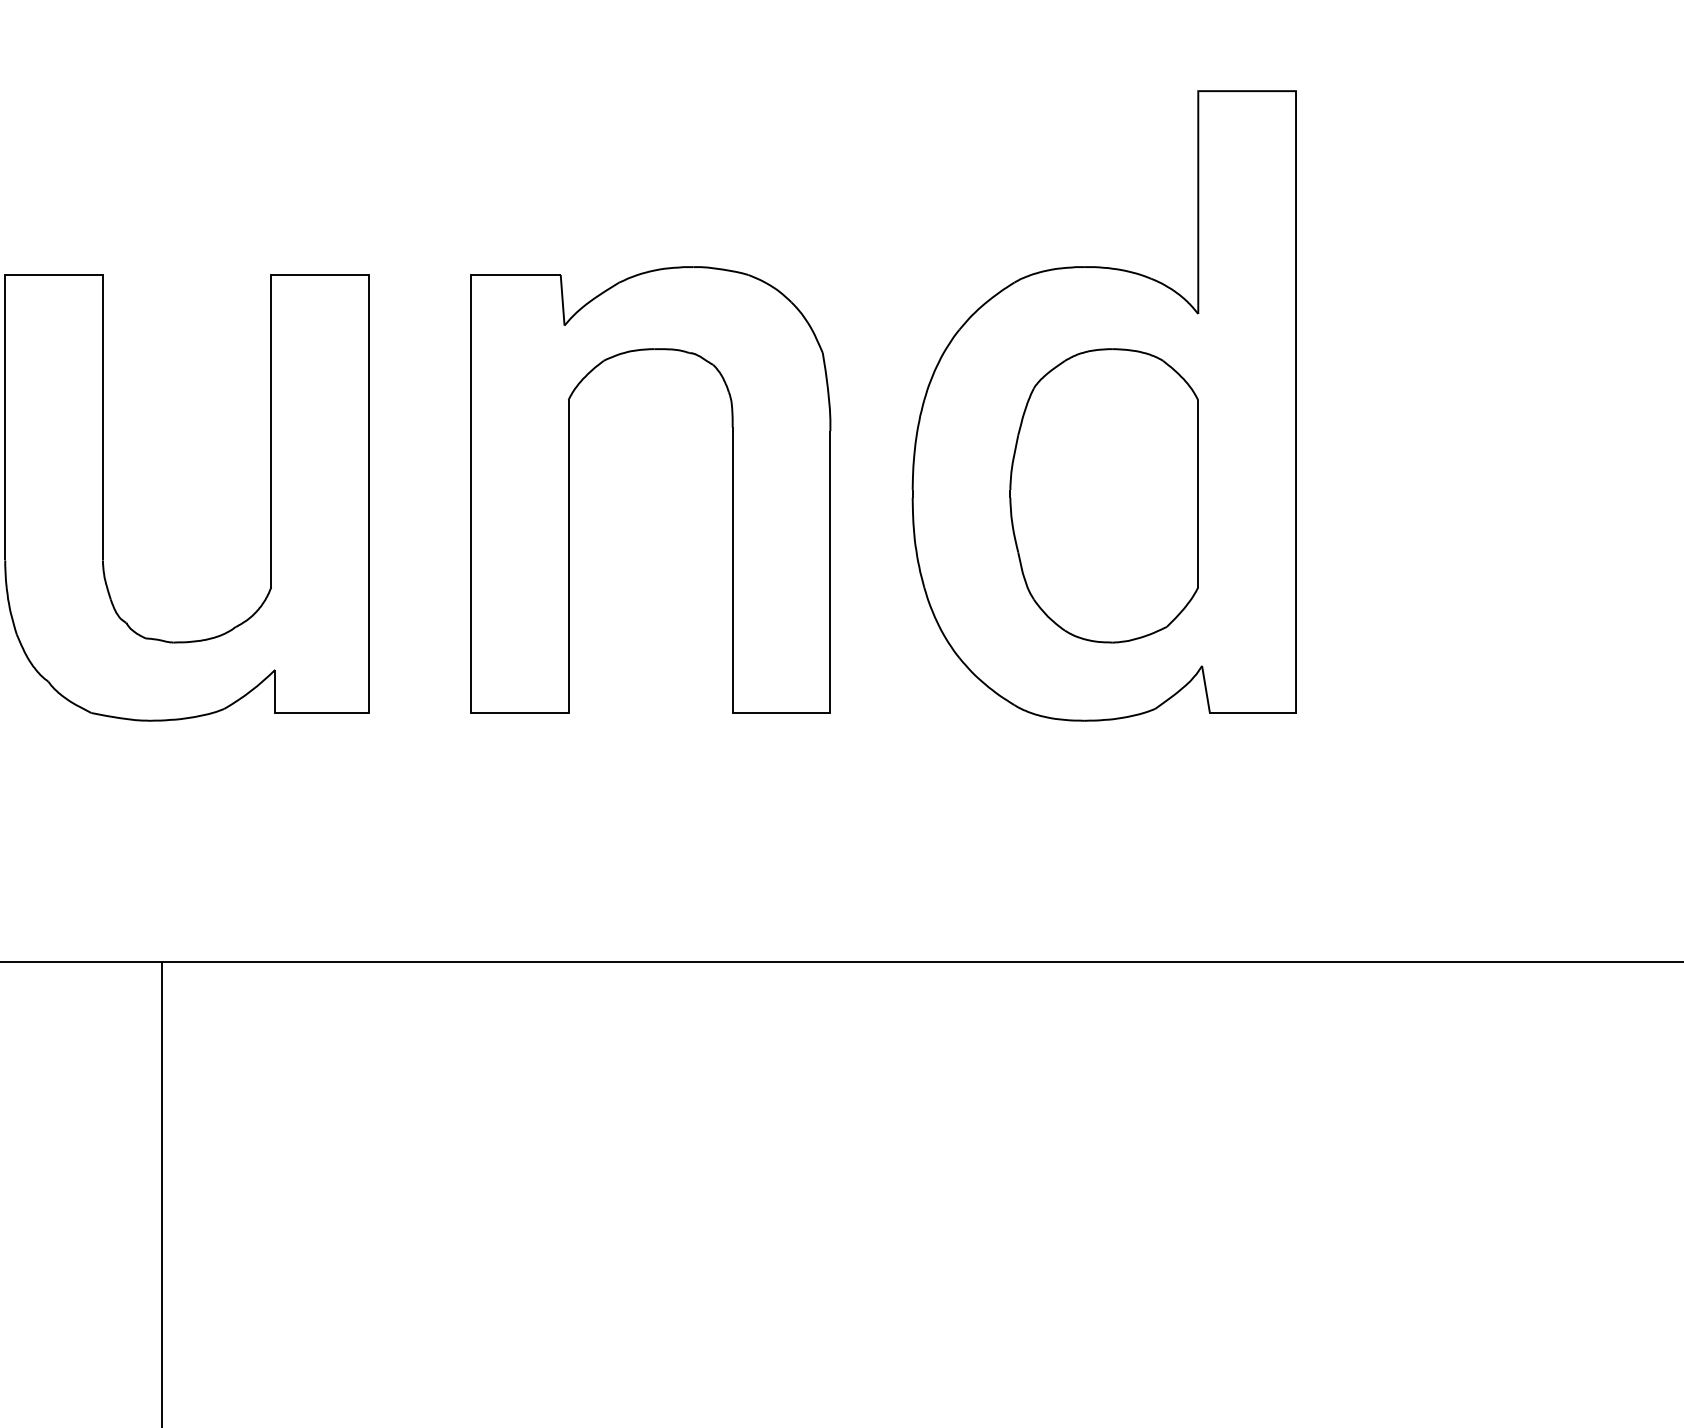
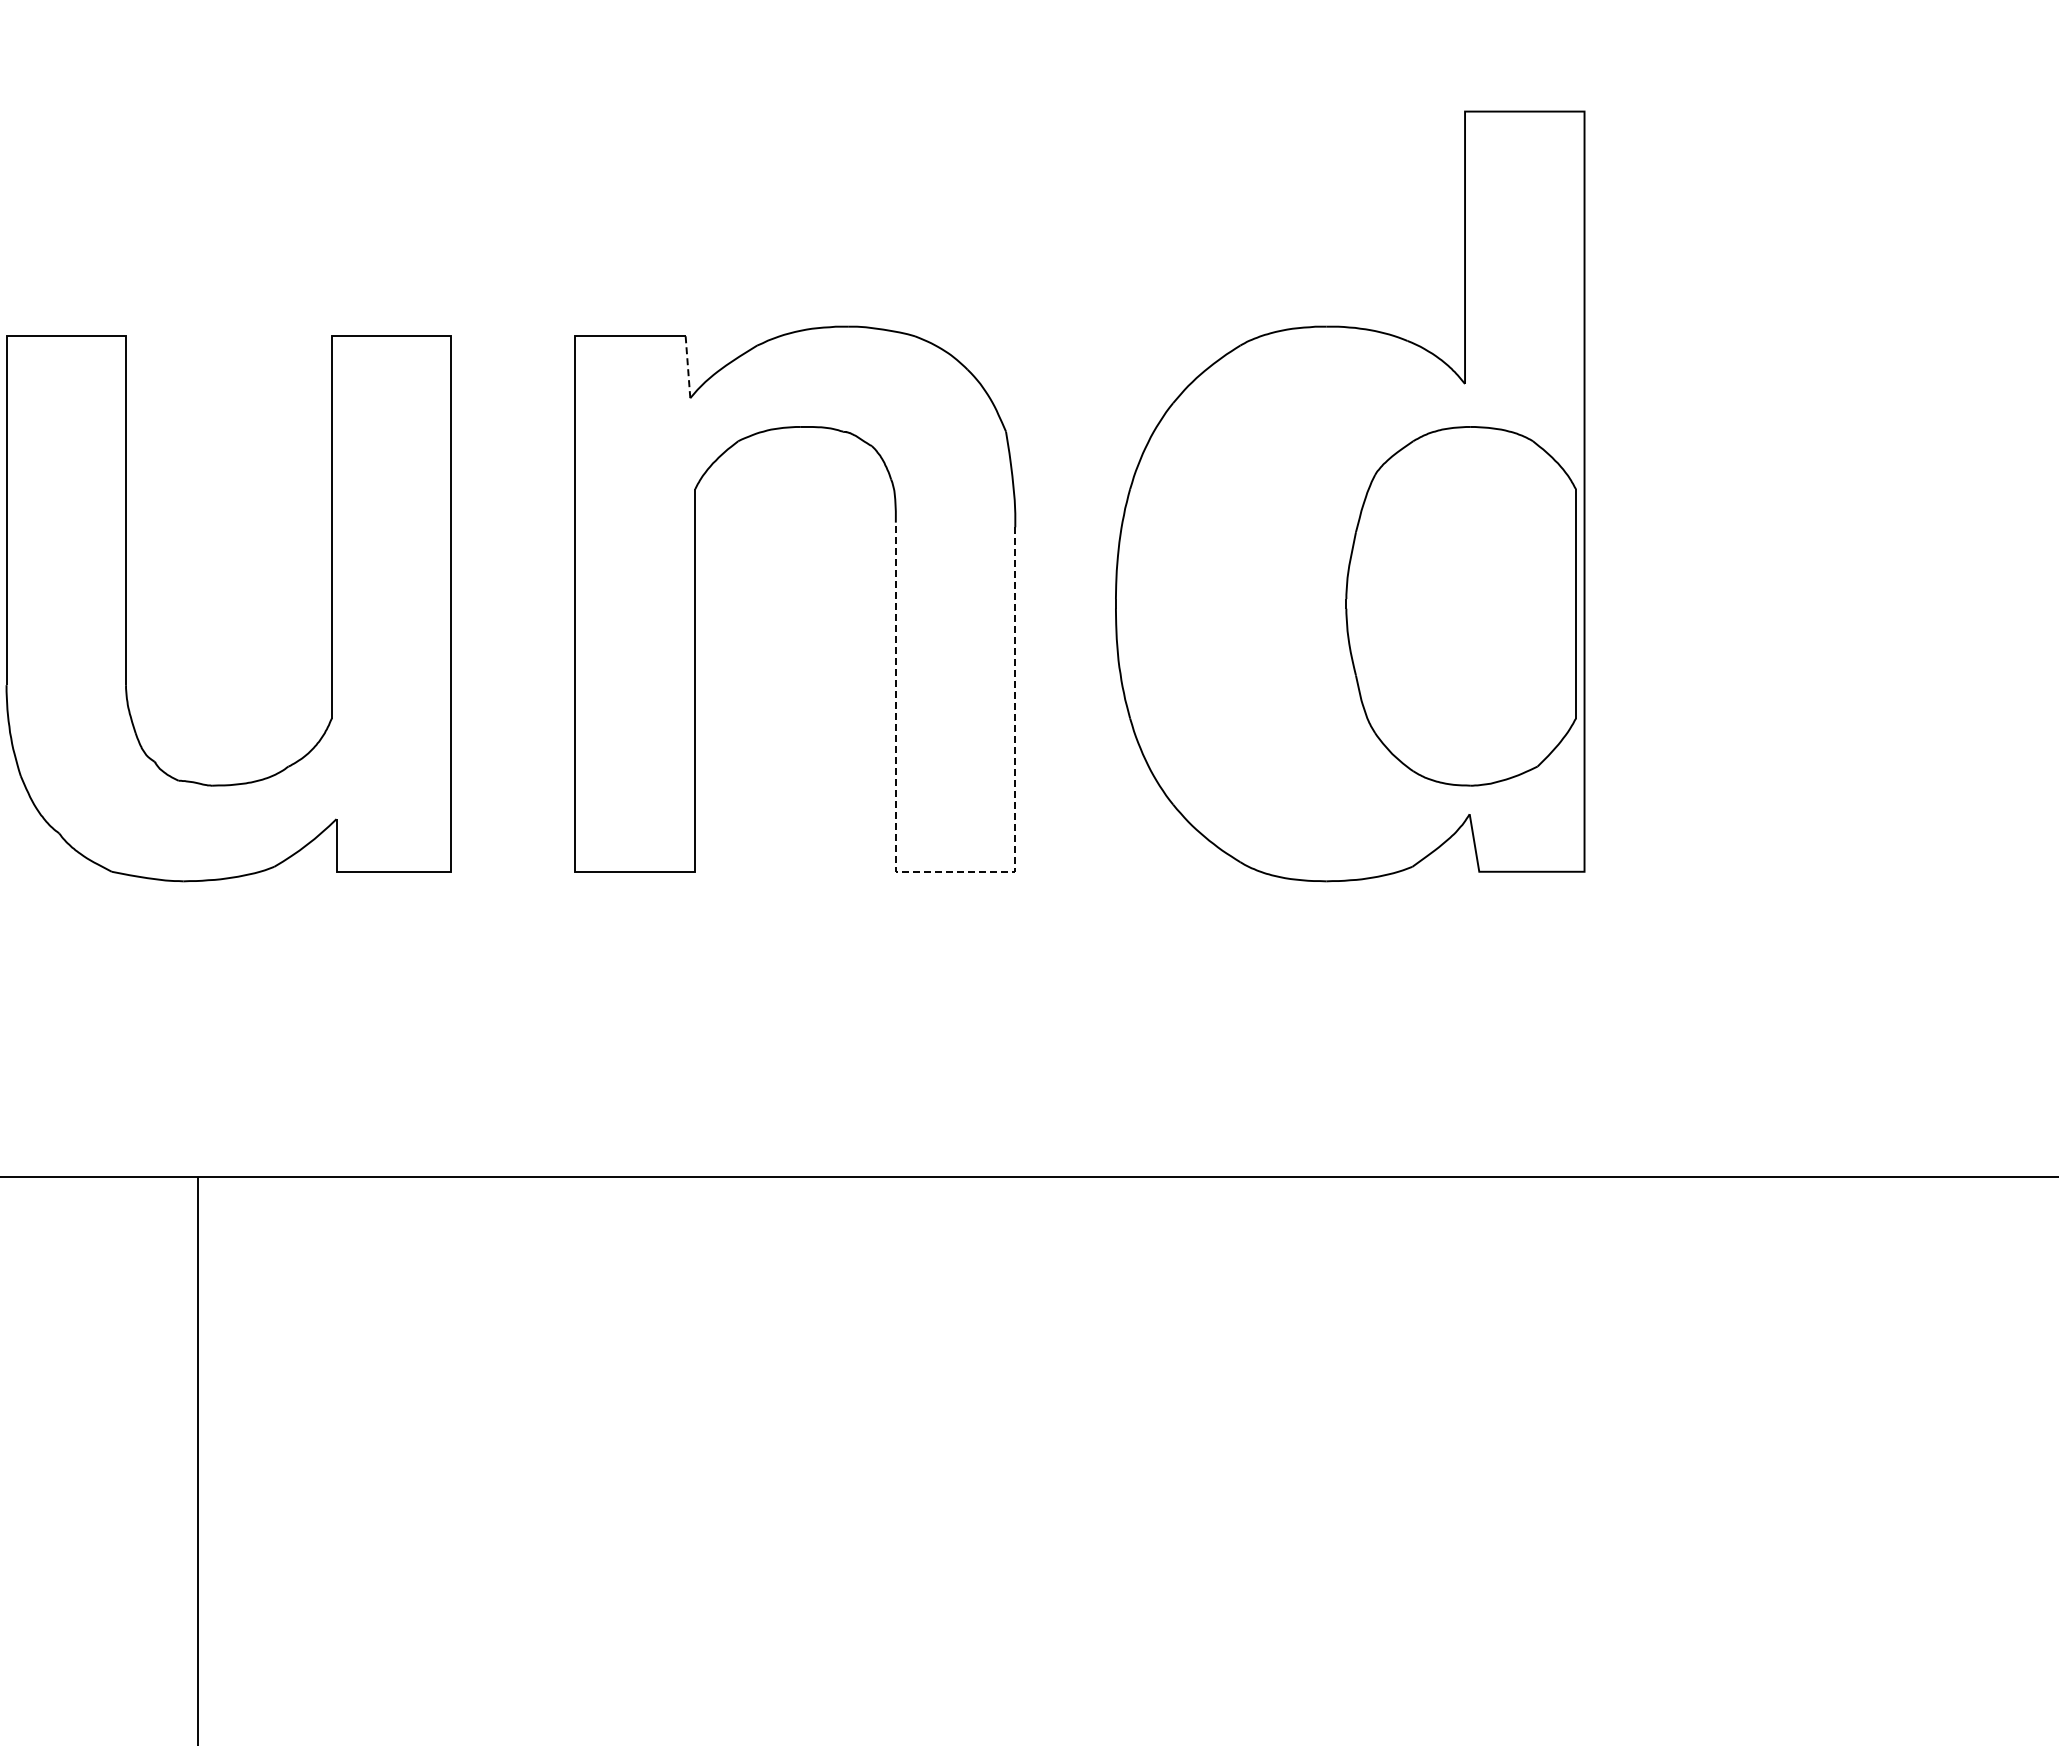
line: (563, 300) -> (688, 367), solid -> dashed
part: (1103, 496) -> (1460, 606), moved
line: (779, 712) -> (952, 871), solid -> dashed

